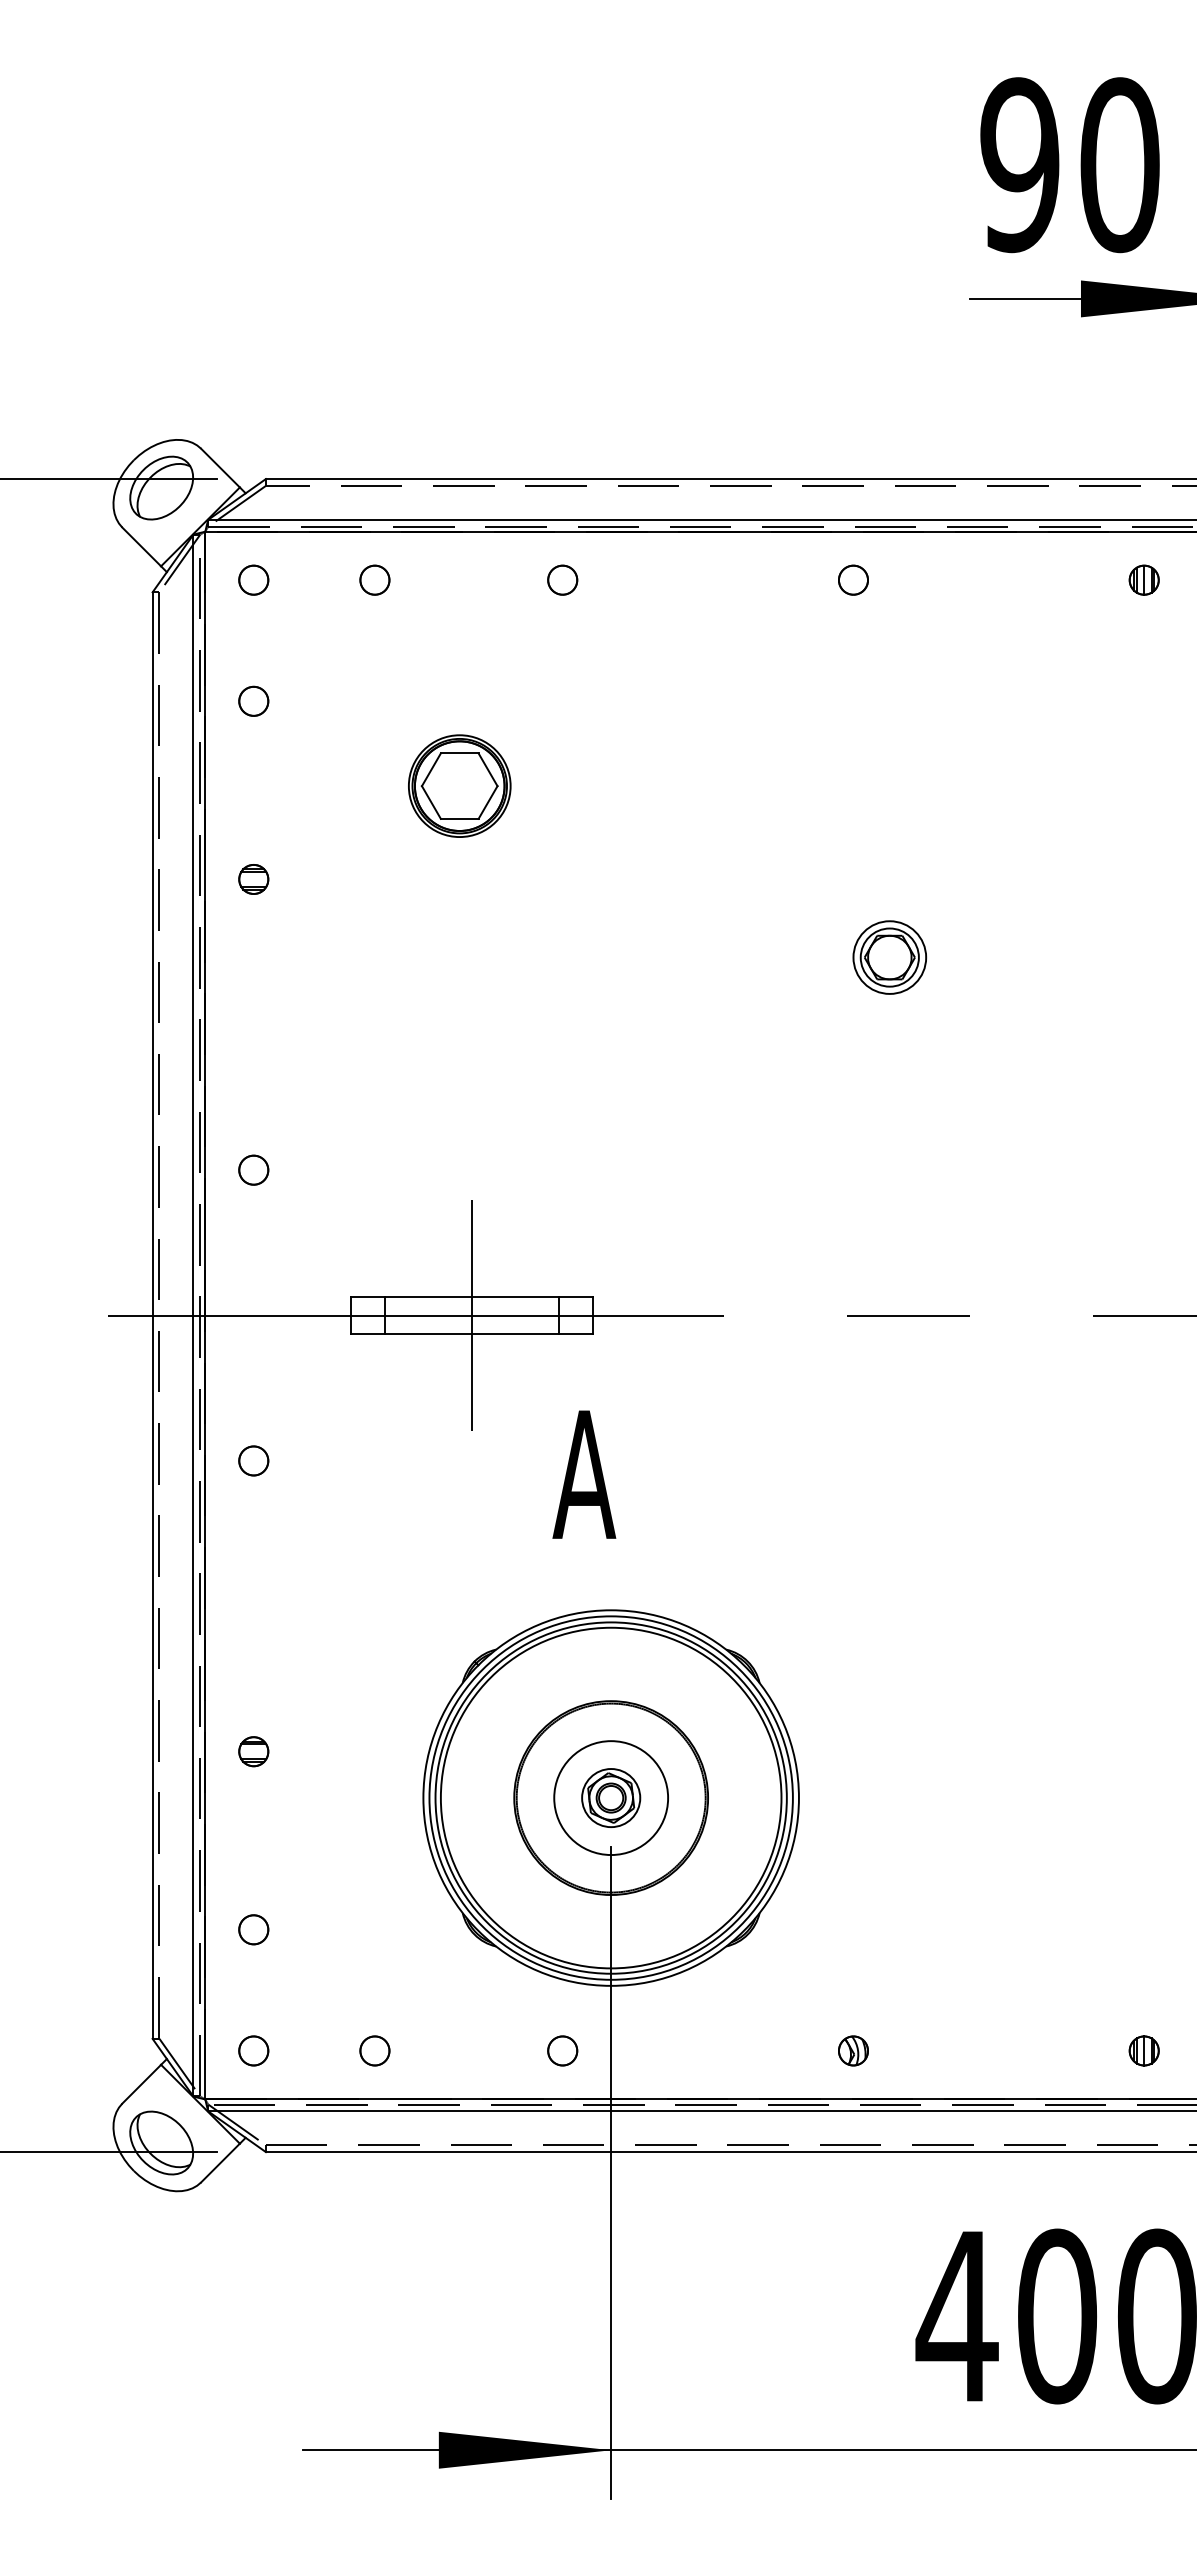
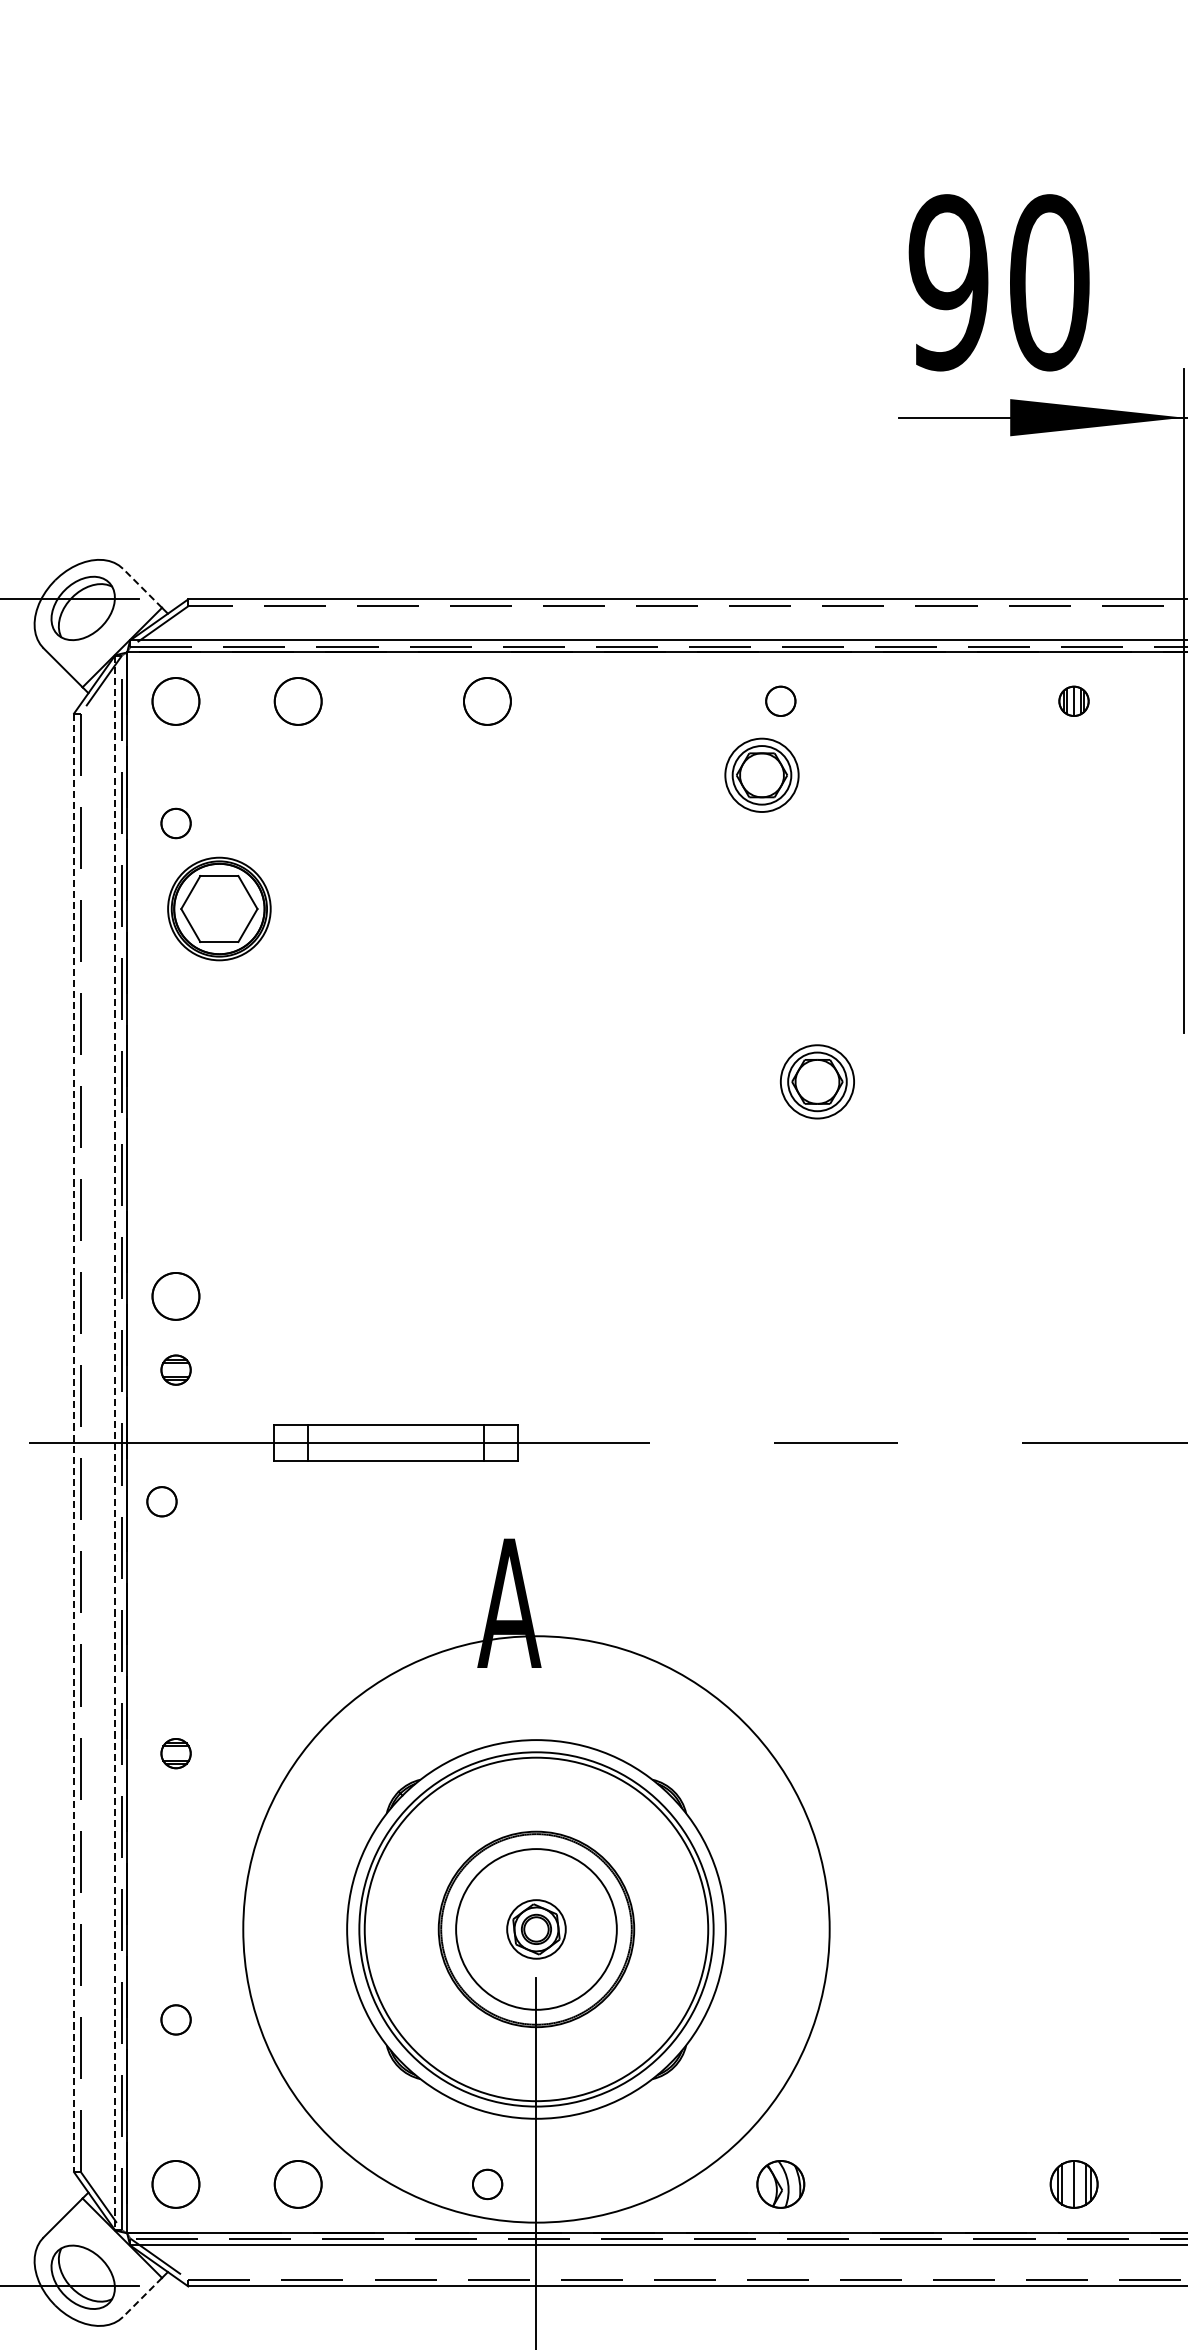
line: (220, 467) -> (142, 587), solid -> dashed
circle: (253, 579) -> (175, 700), size x1.6
circle: (374, 579) -> (297, 700), size x1.6
circle: (562, 579) -> (487, 700), size x1.6
part: (834, 653) -> (761, 775), added
part: (459, 785) -> (219, 908), moved
part: (253, 879) -> (175, 1370), moved
circle: (253, 1169) -> (175, 1295), size x1.6
line: (193, 1315) -> (115, 1442), solid -> dashed
line: (471, 1315) -> (395, 1442), removed
line: (152, 1316) -> (73, 1443), solid -> dashed
circle: (253, 1460) -> (161, 1501), moved
part: (253, 1751) -> (175, 1753), moved
circle: (610, 1797) -> (535, 1928), size x1.6
circle: (611, 1798) -> (536, 1929), size x1.4
circle: (253, 1929) -> (175, 2019), moved
circle: (253, 2050) -> (175, 2183), size x1.6
circle: (374, 2050) -> (297, 2183), size x1.6
part: (853, 2050) -> (780, 2183), size x1.6
part: (1143, 2050) -> (1073, 2183), size x1.6
line: (220, 2163) -> (142, 2297), solid -> dashed

